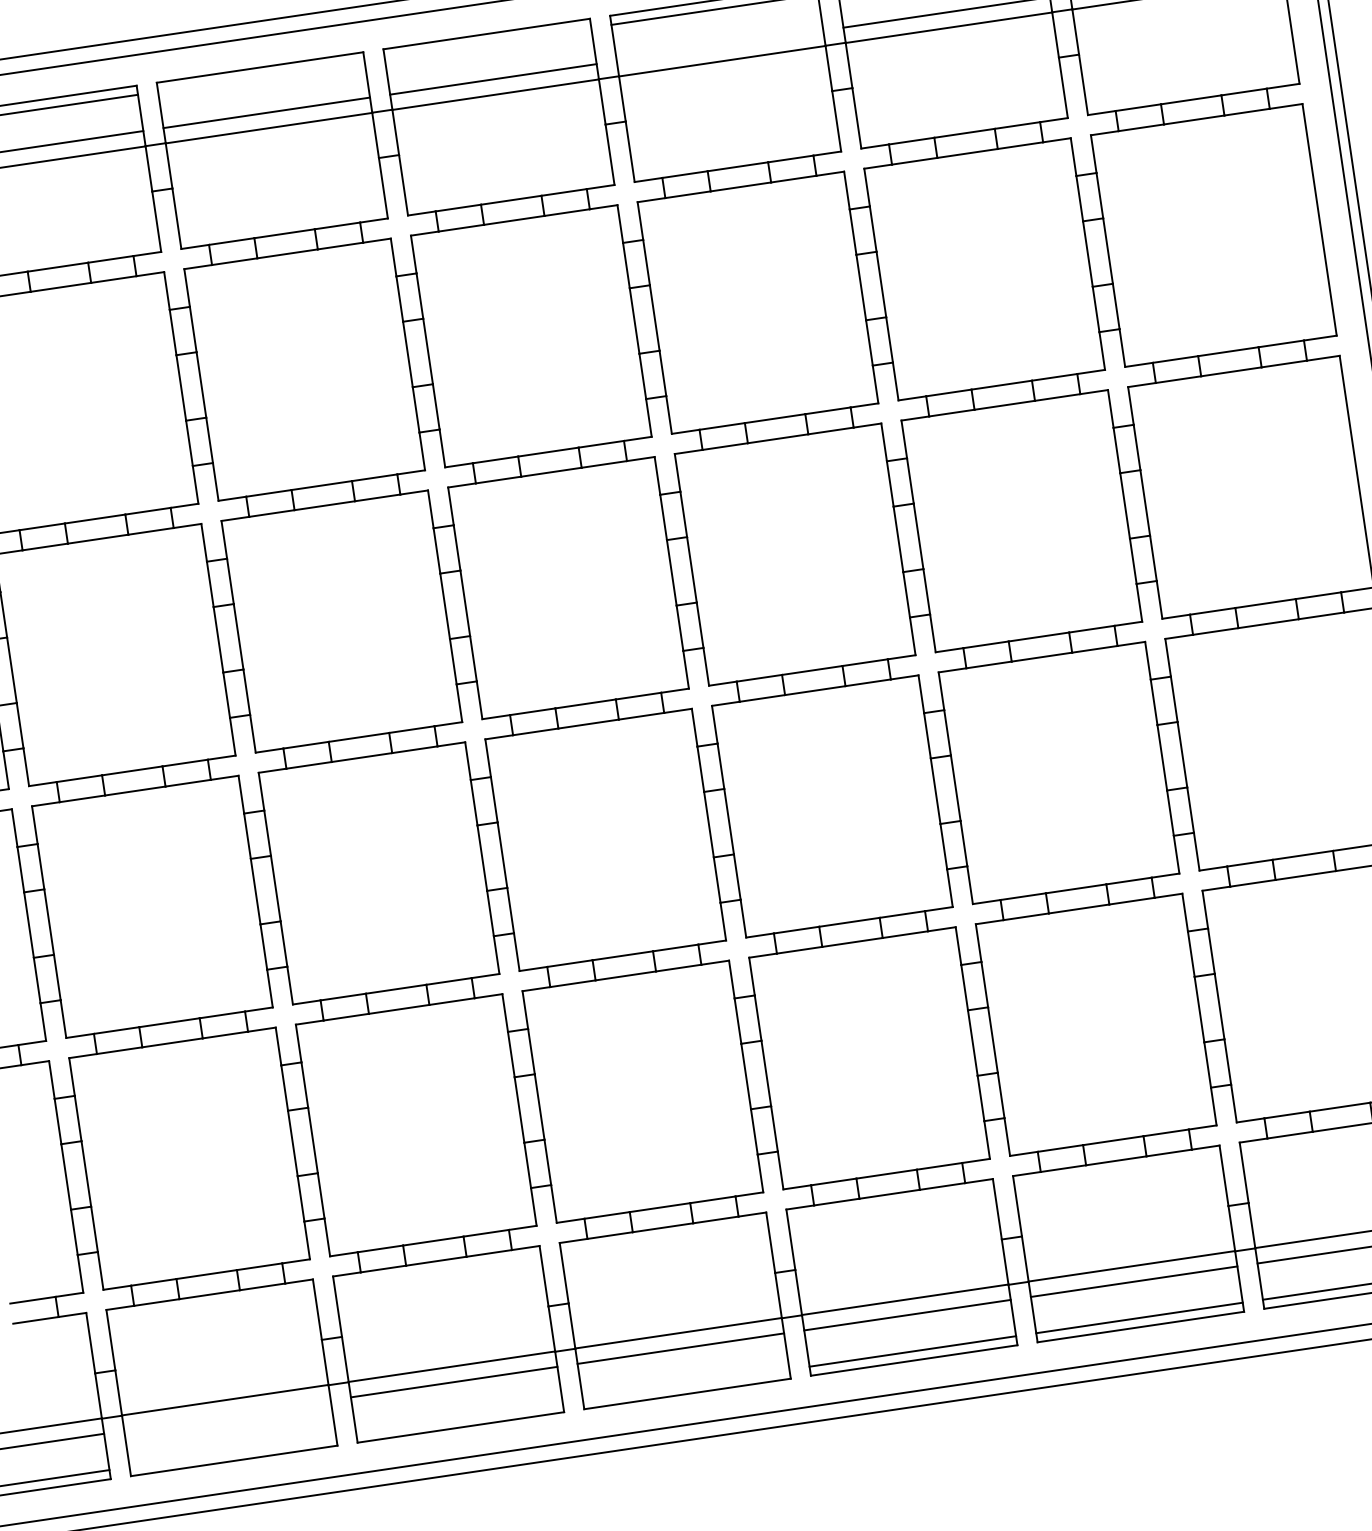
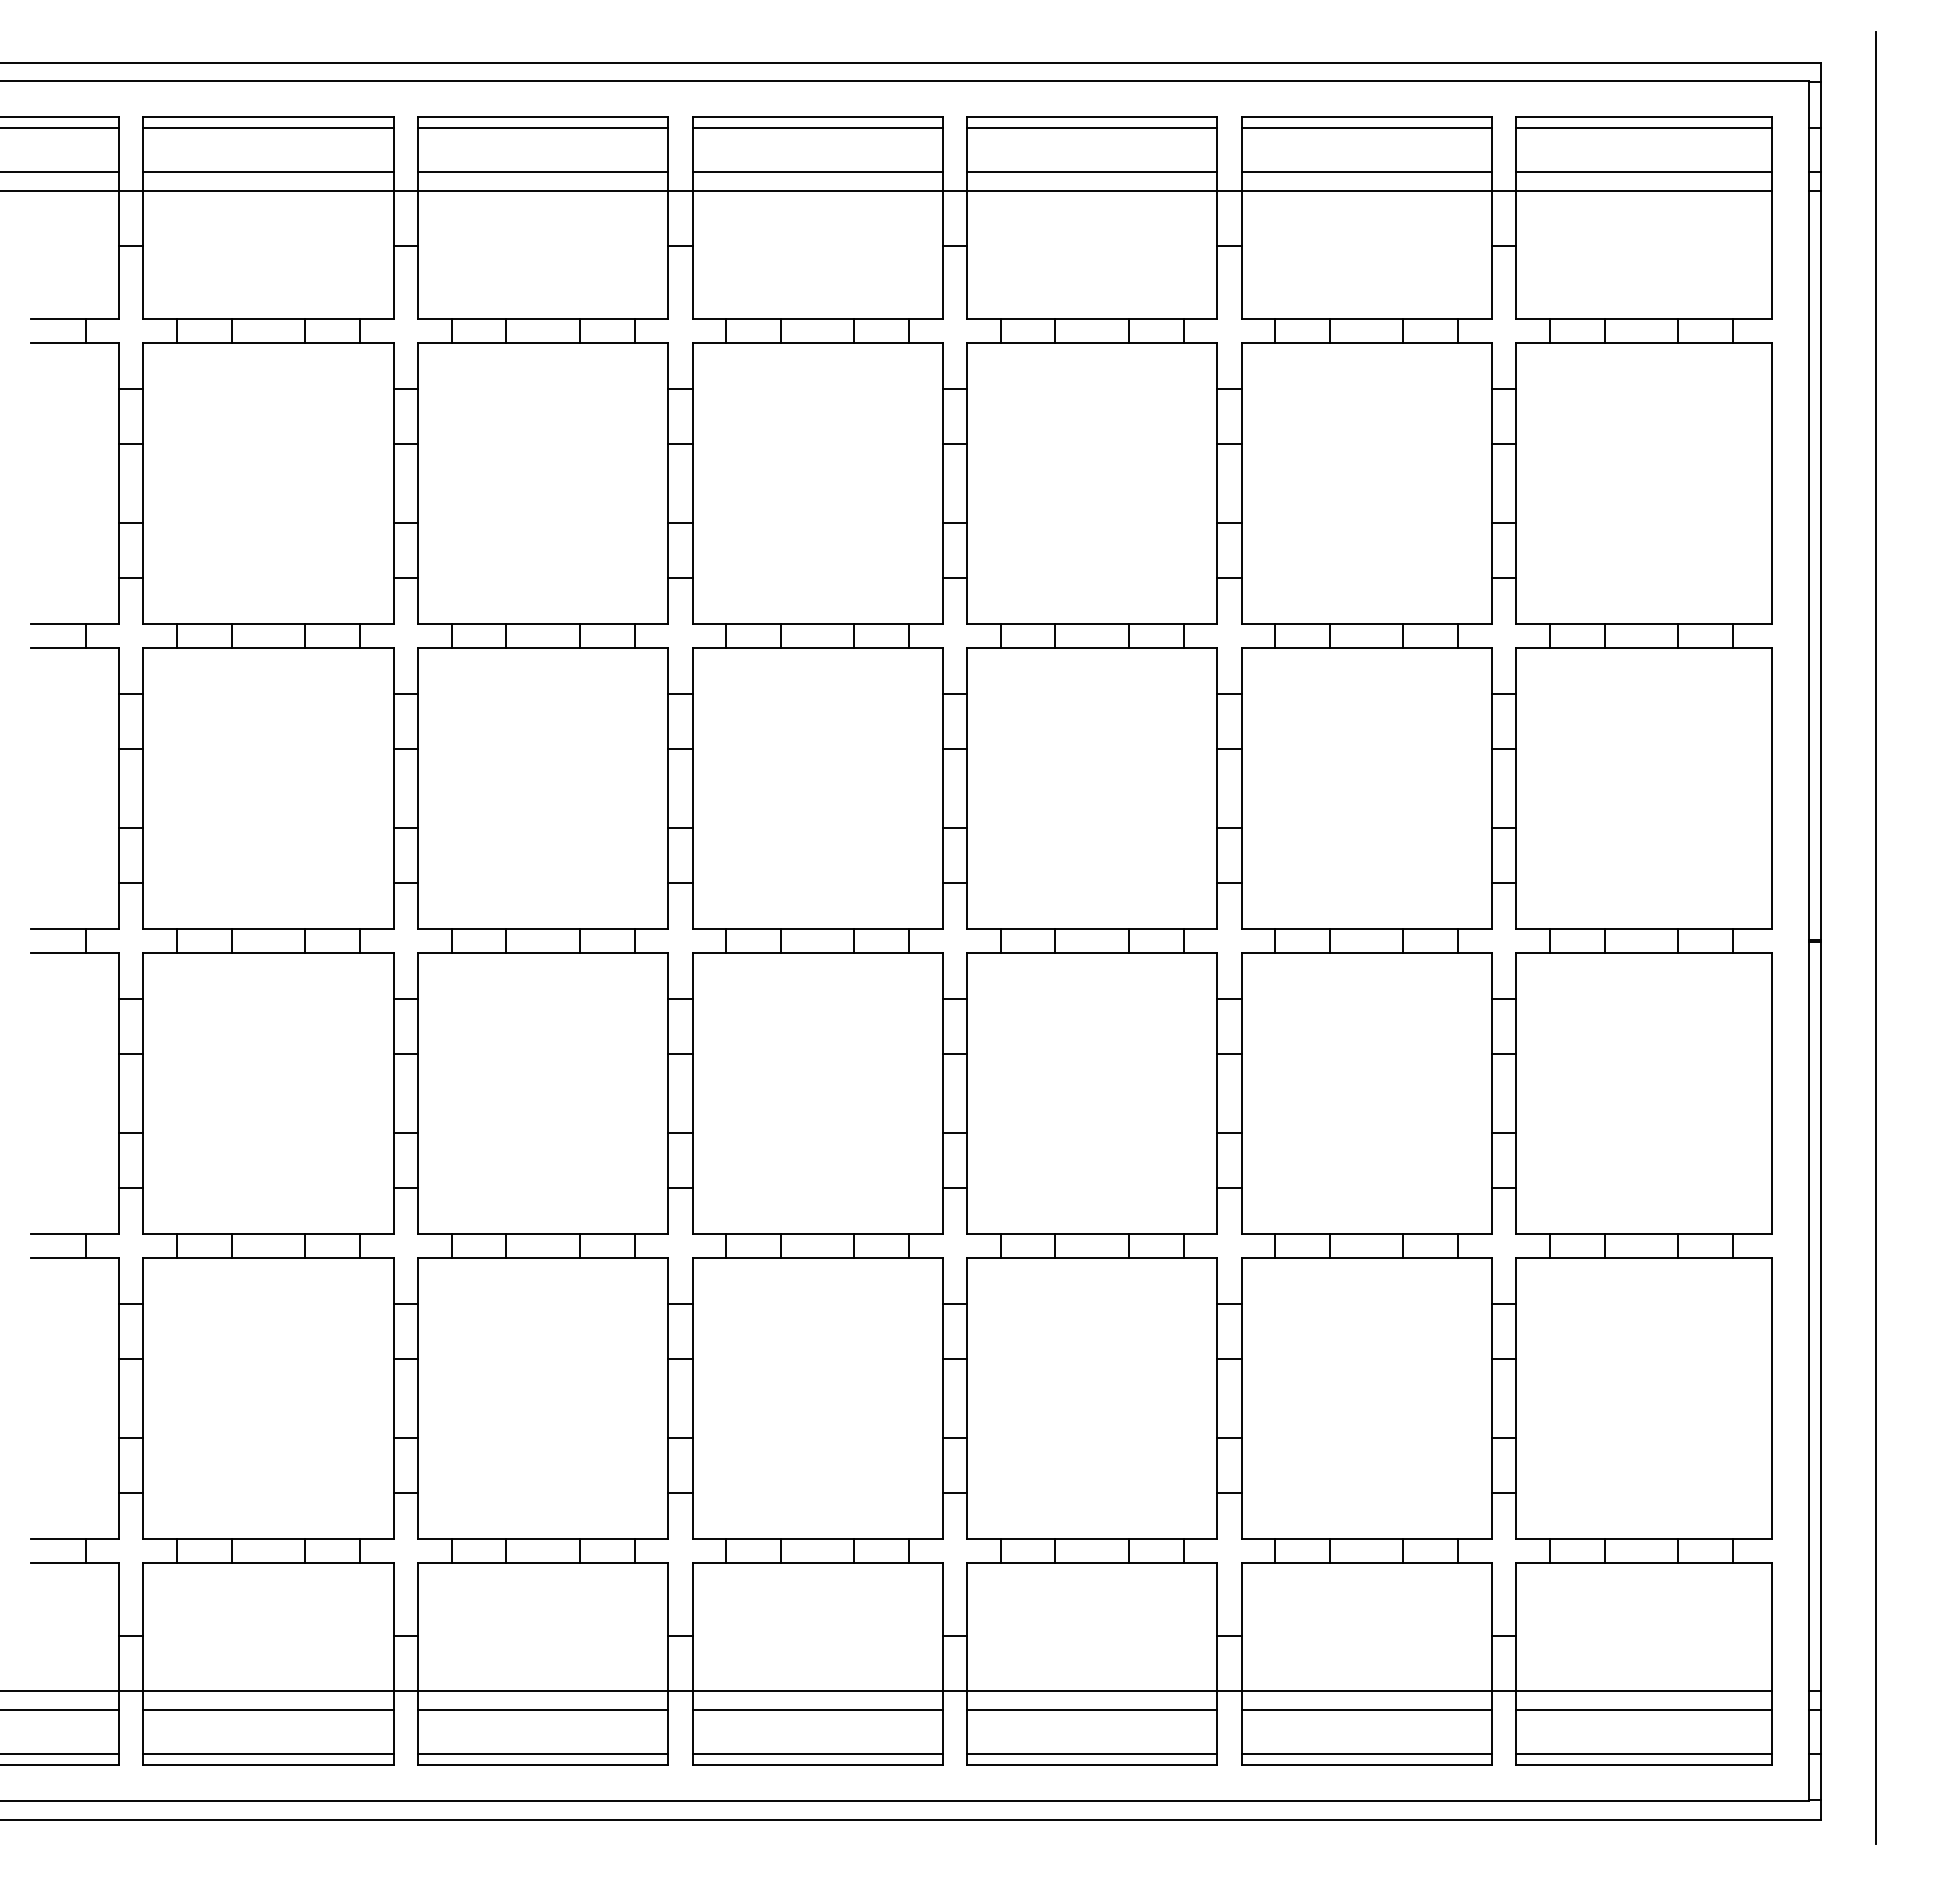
line: (488, 43) -> (817, 128), added
line: (720, 45) -> (1092, 172), added
line: (260, 76) -> (542, 128), added
line: (686, 1384) -> (817, 1753), added
line: (227, 1415) -> (268, 1709), added
line: (459, 1418) -> (542, 1753), added
line: (232, 1451) -> (268, 1753), added

